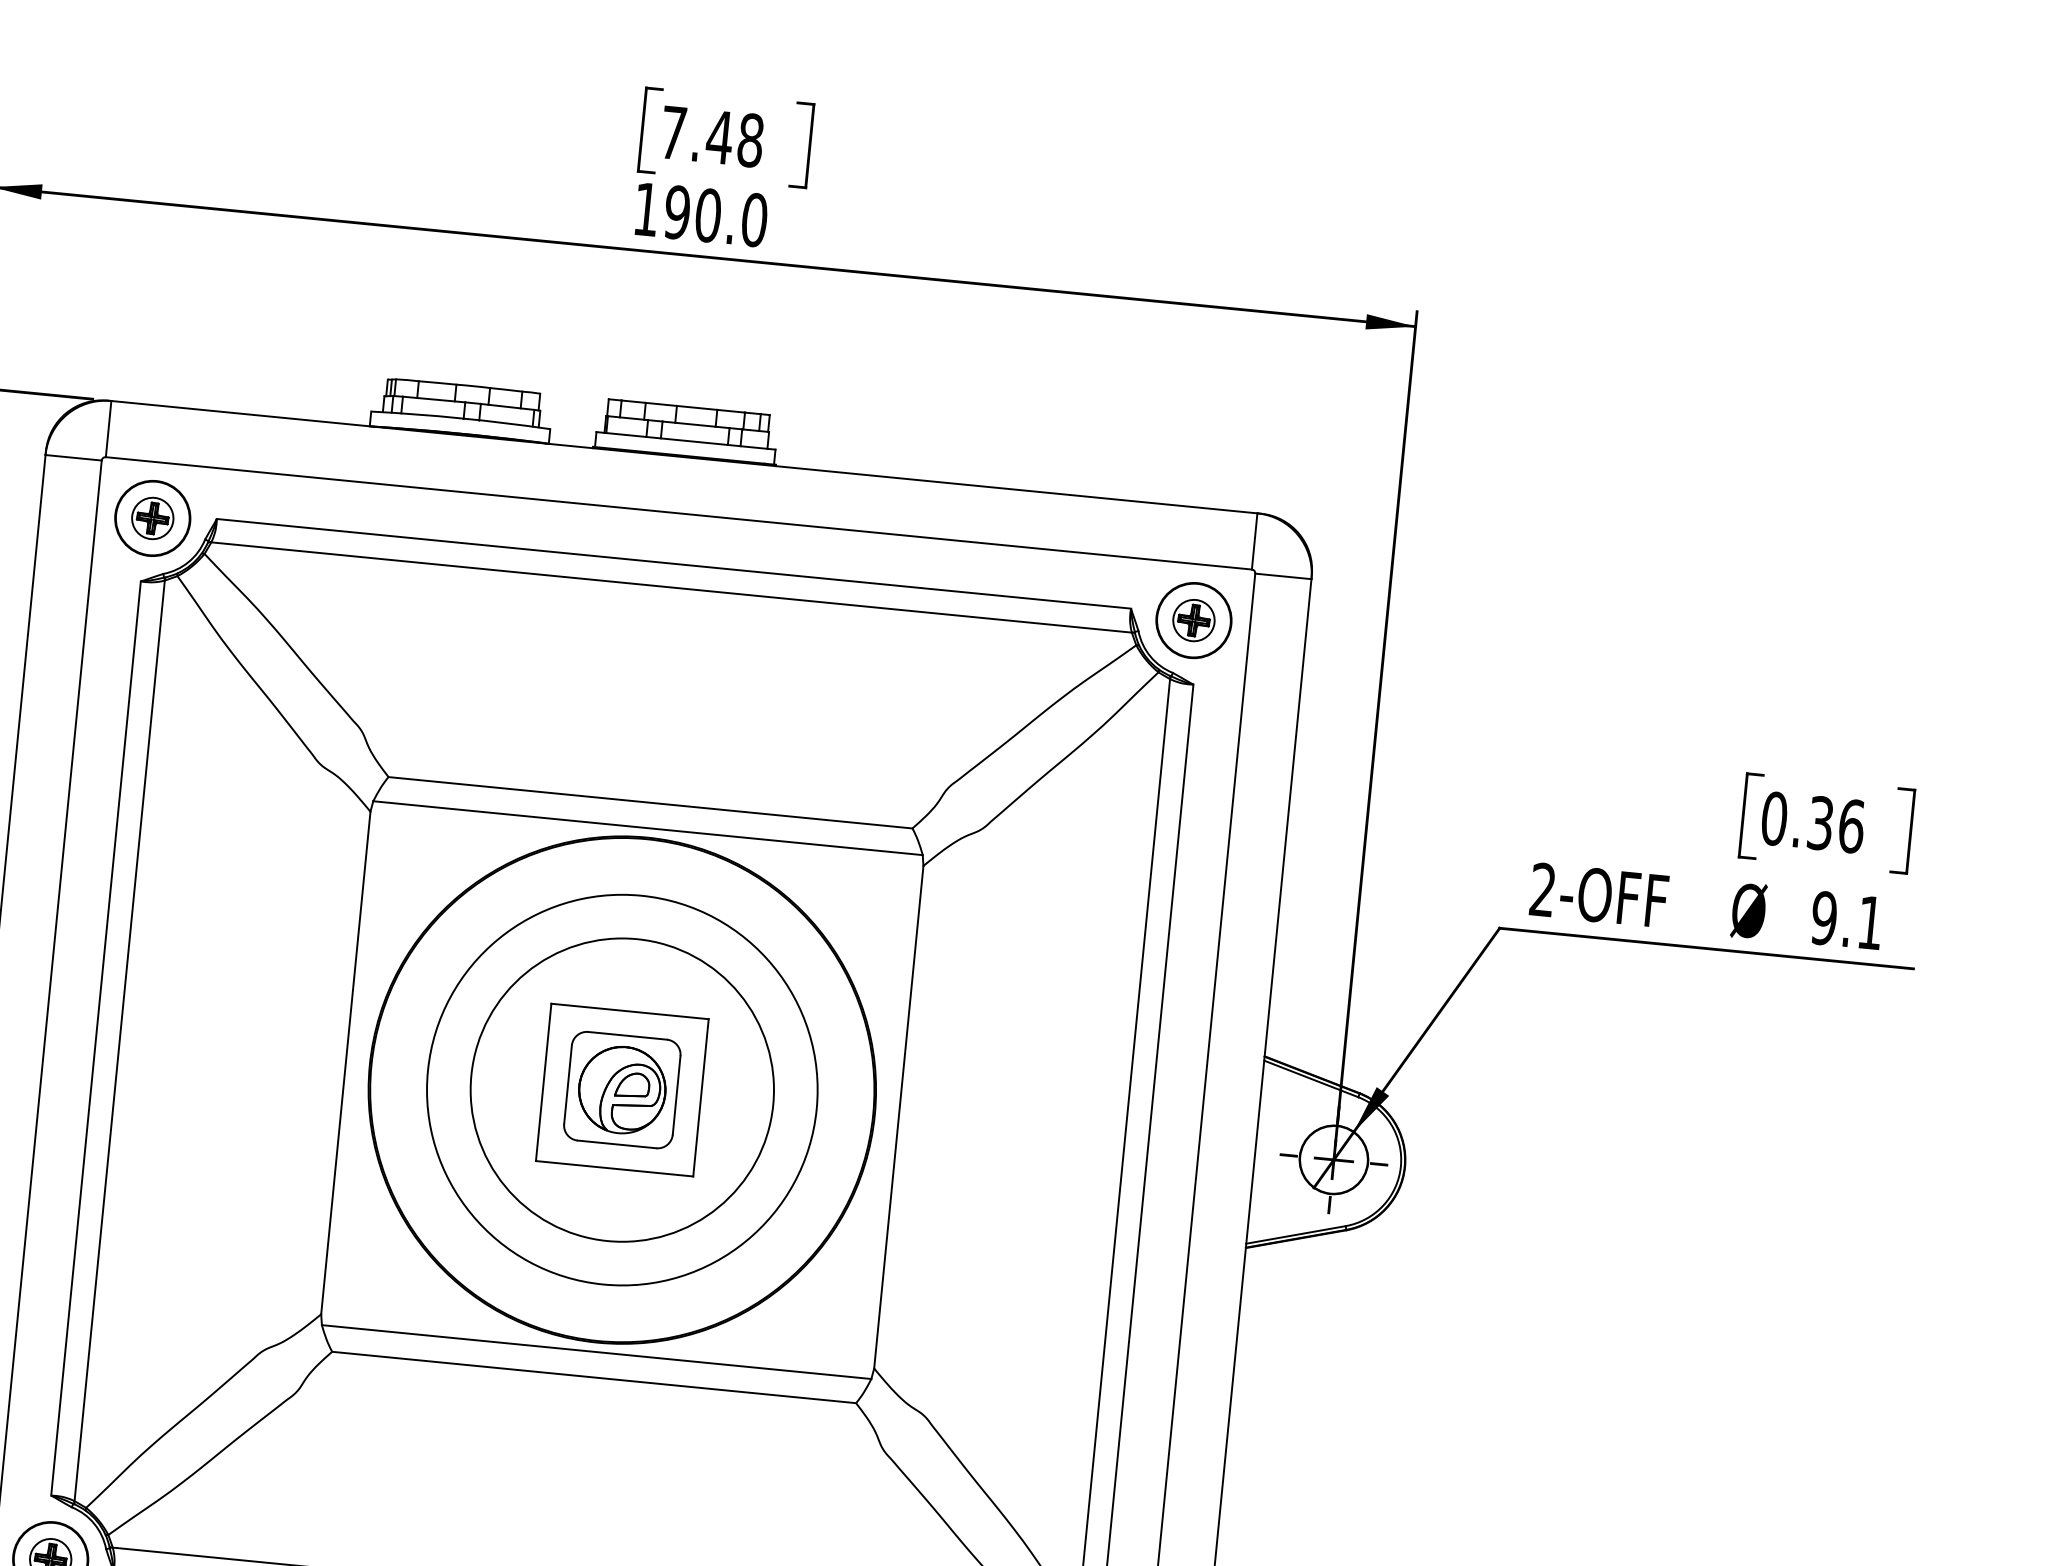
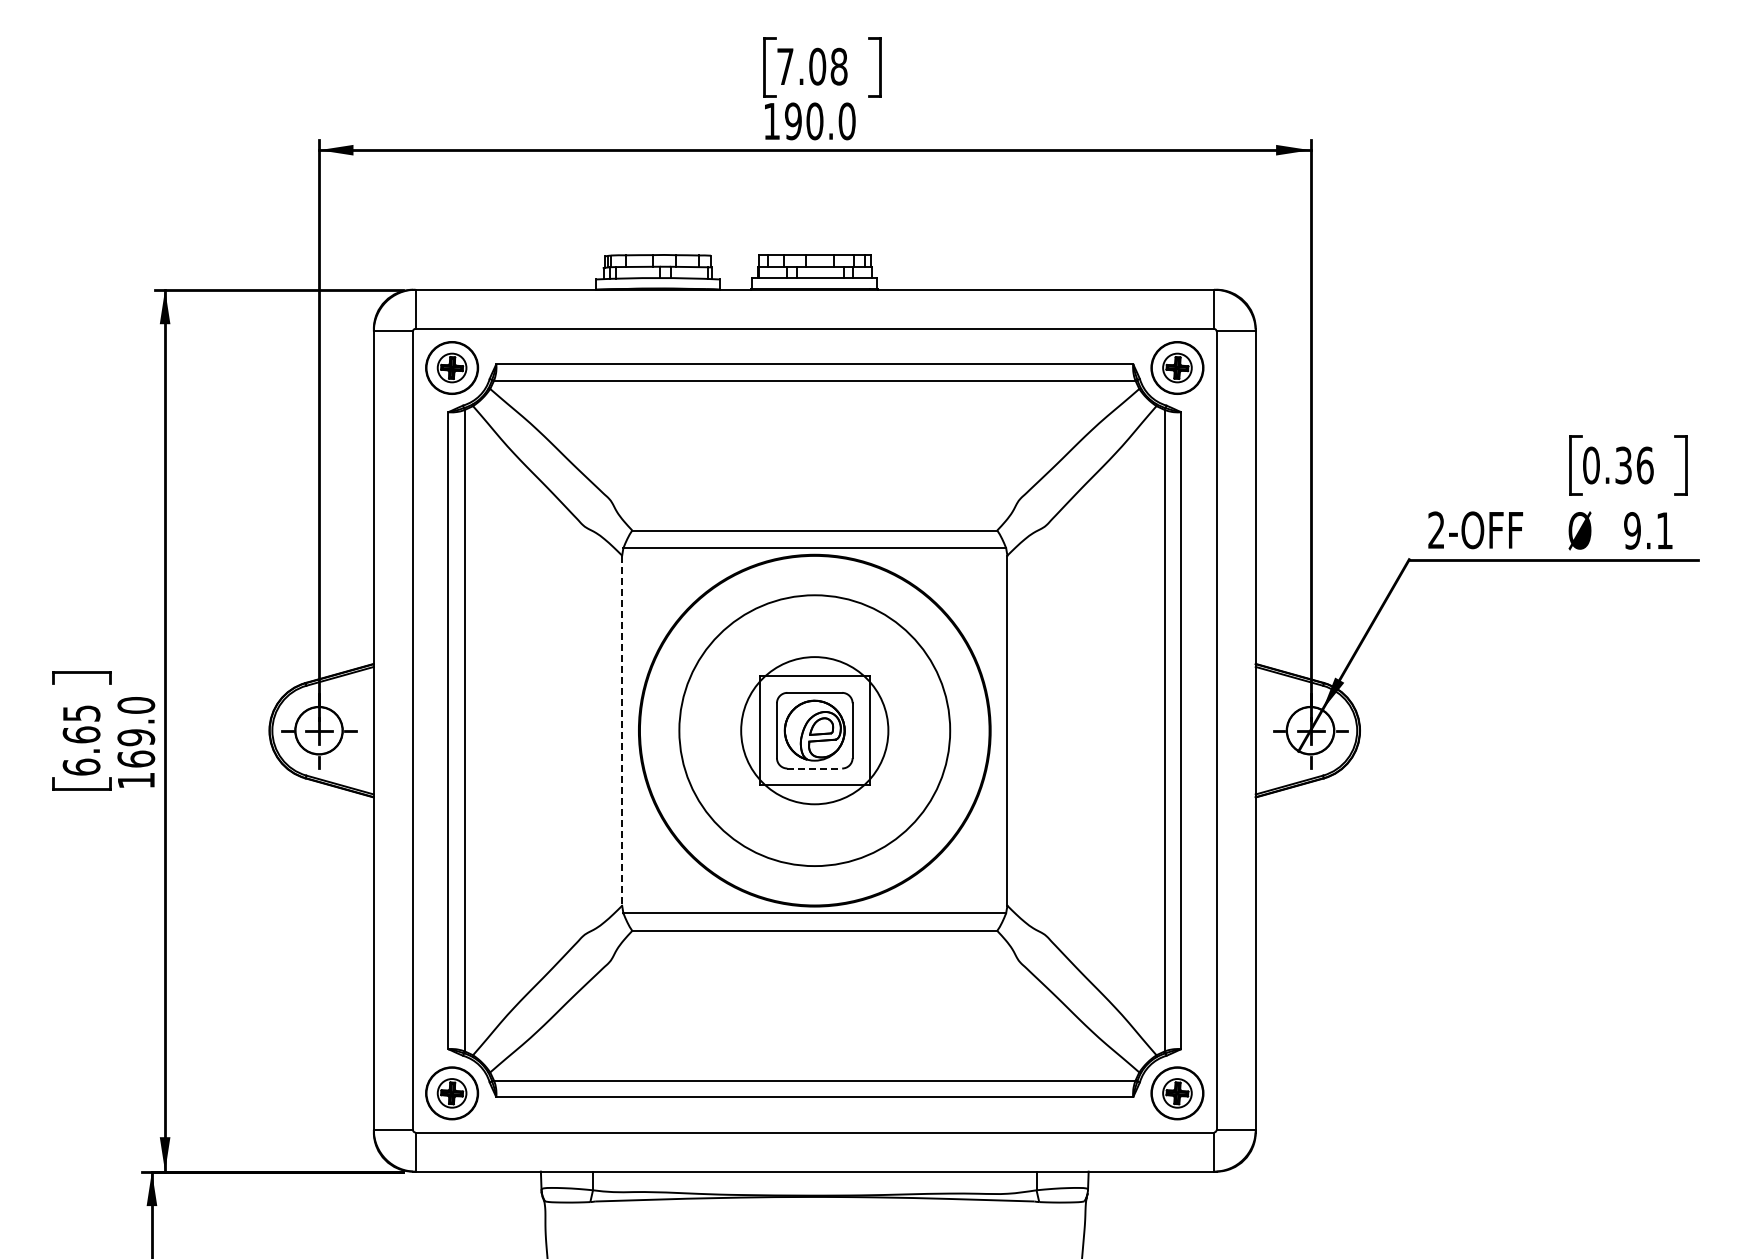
text: (719, 137) -> (817, 66), 7.48 -> 7.08
line: (346, 1064) -> (622, 731), solid -> dashed
circle: (621, 1089) -> (814, 730), size x0.7
line: (618, 1144) -> (815, 768), solid -> dashed

